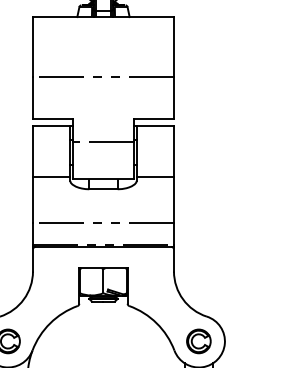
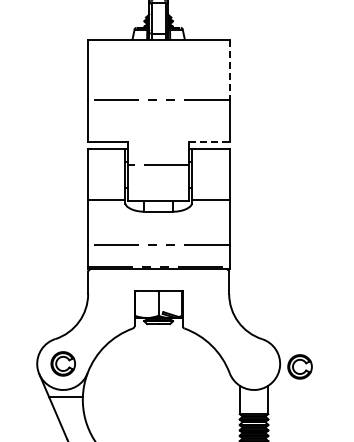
line: (174, 48) -> (229, 70), solid -> dashed
line: (154, 119) -> (209, 141), solid -> dashed
part: (198, 341) -> (299, 366), moved

